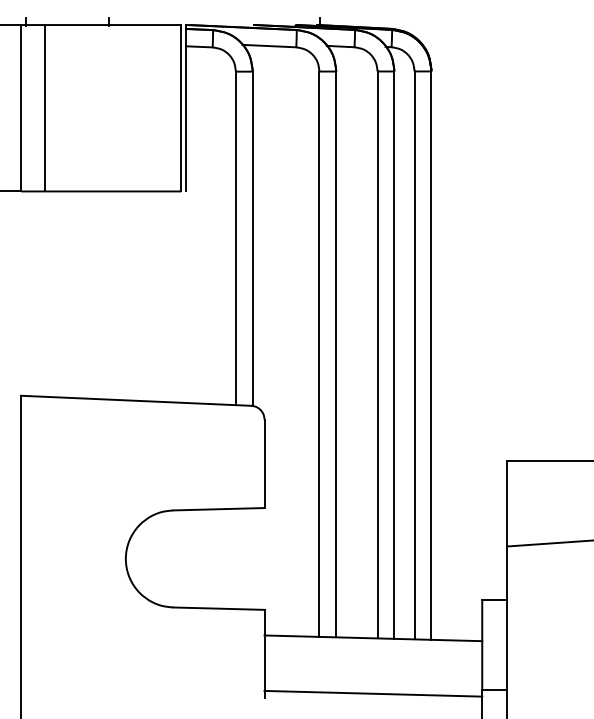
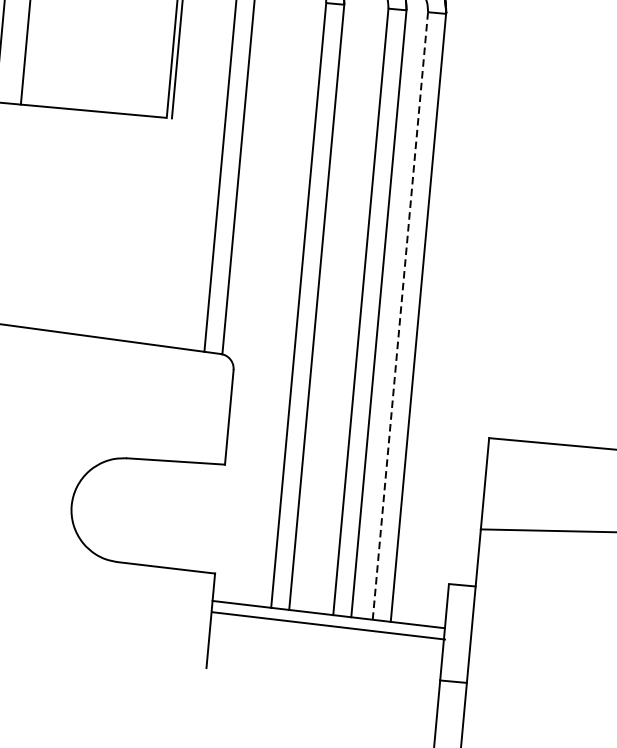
line: (414, 355) -> (400, 316), solid -> dashed
line: (373, 693) -> (328, 625), moved

